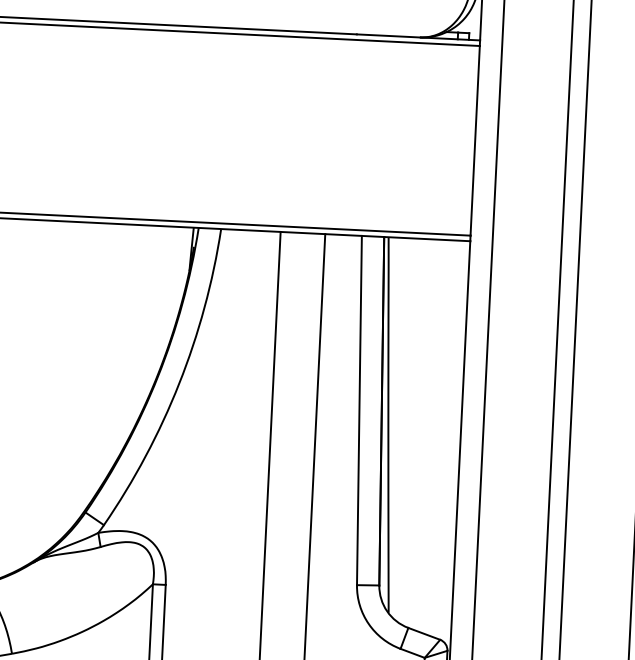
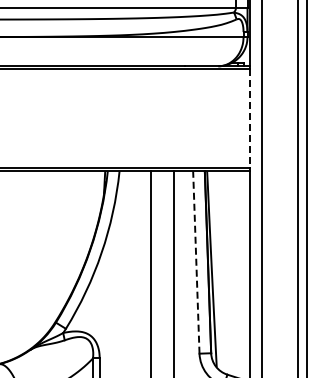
line: (474, 140) -> (249, 118), solid -> dashed
line: (359, 408) -> (196, 261), solid -> dashed

